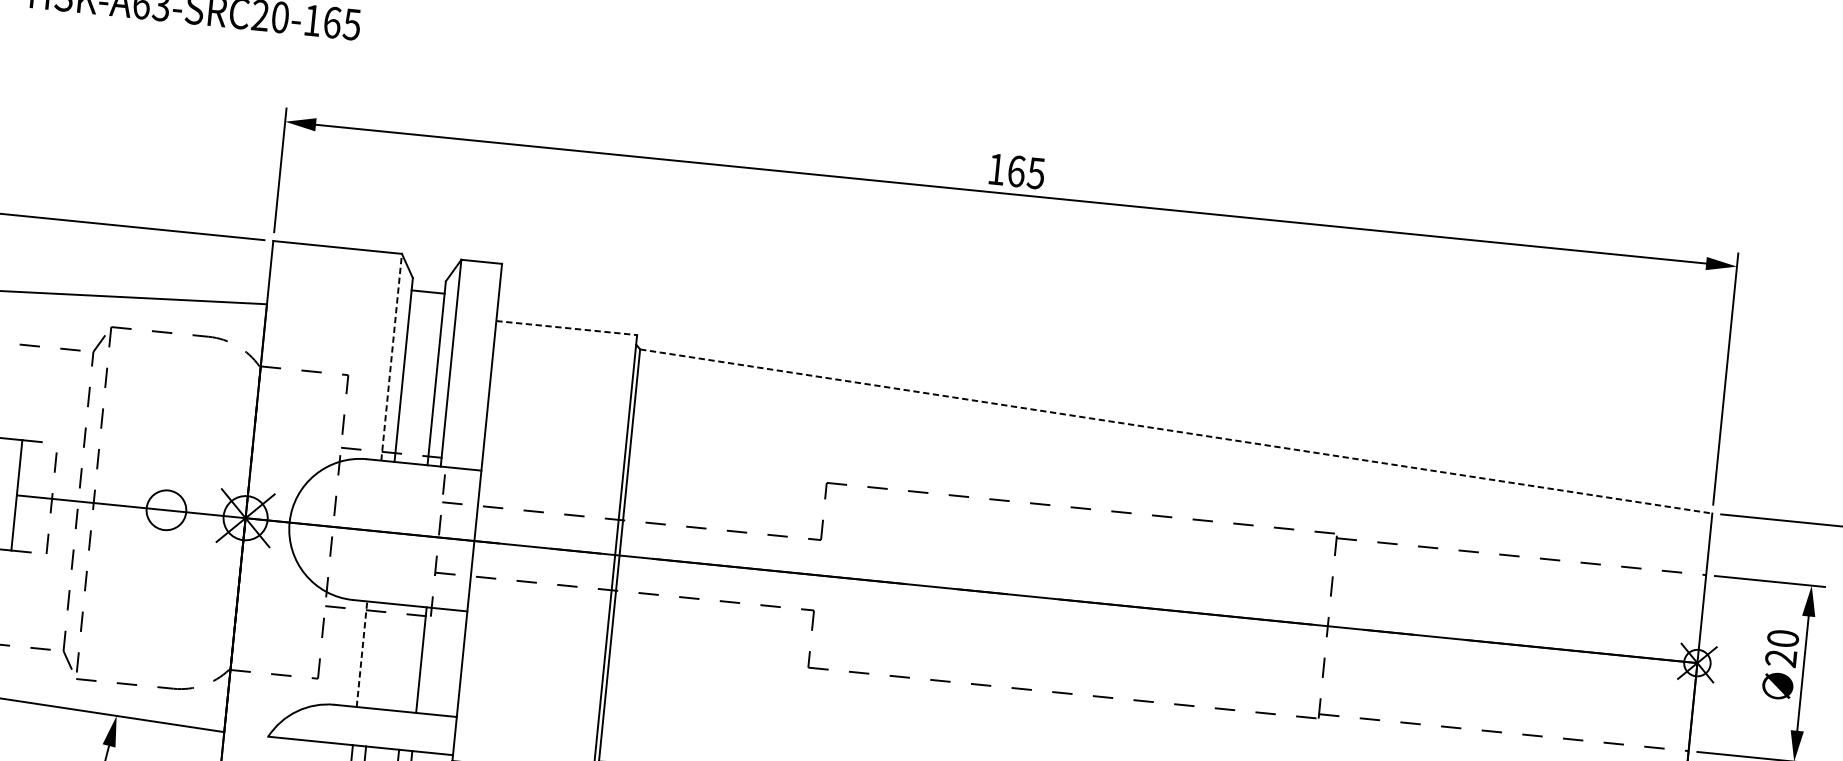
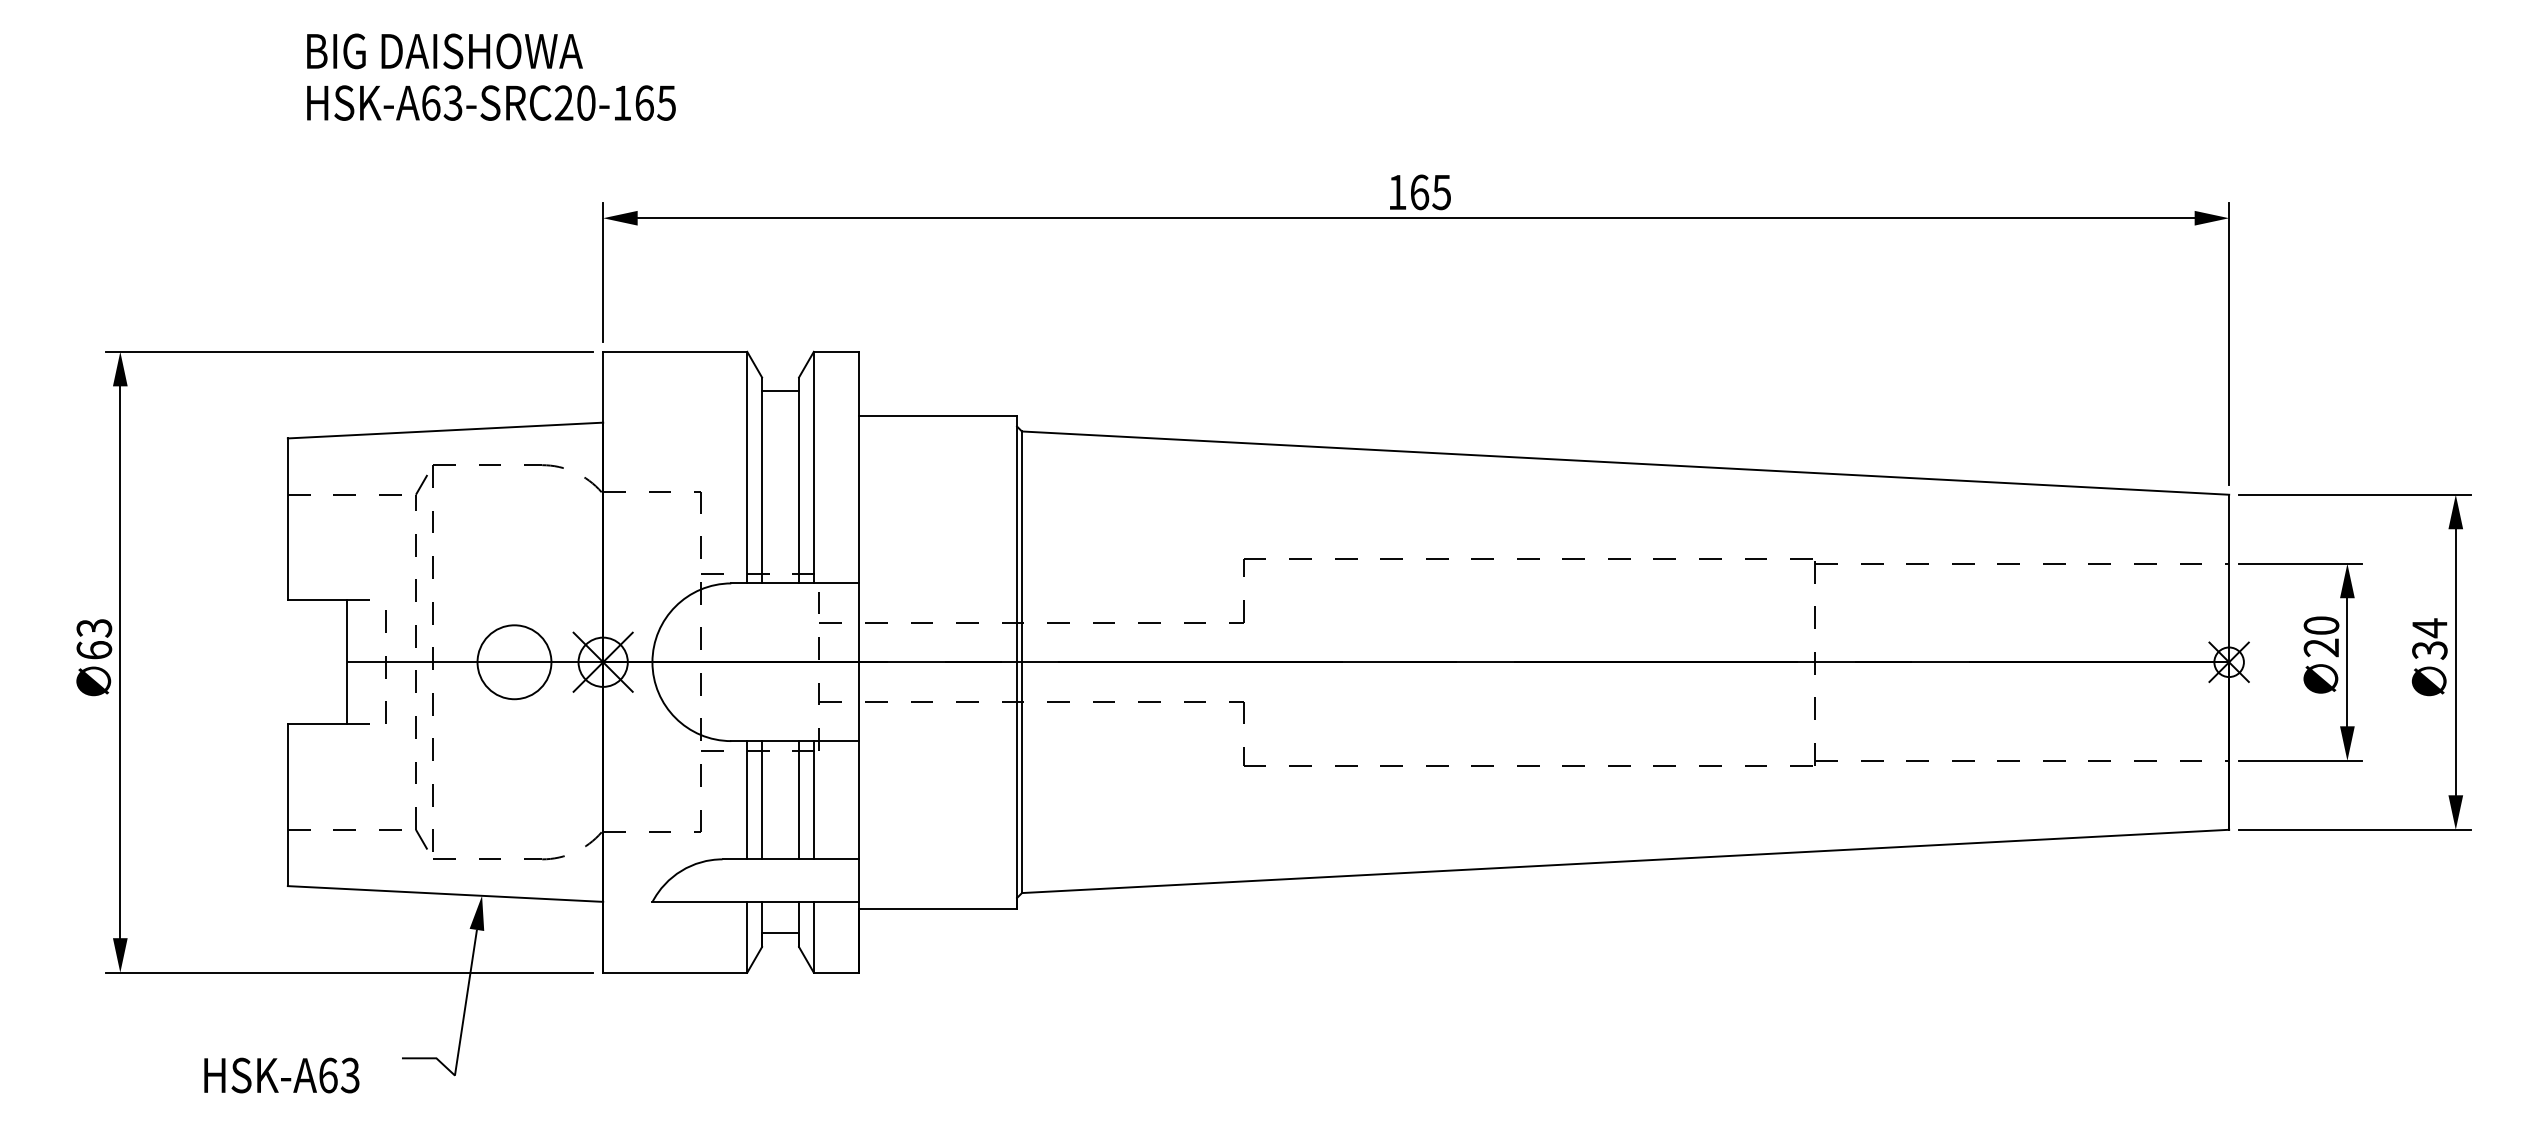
line: (567, 327) -> (938, 415), dashed -> solid
line: (391, 357) -> (747, 467), dashed -> solid
line: (1177, 431) -> (1626, 463), dashed -> solid
circle: (166, 510) -> (514, 662), size x1.67
line: (362, 653) -> (747, 799), dashed -> solid
line: (375, 655) -> (762, 800), added
line: (408, 659) -> (799, 800), added

